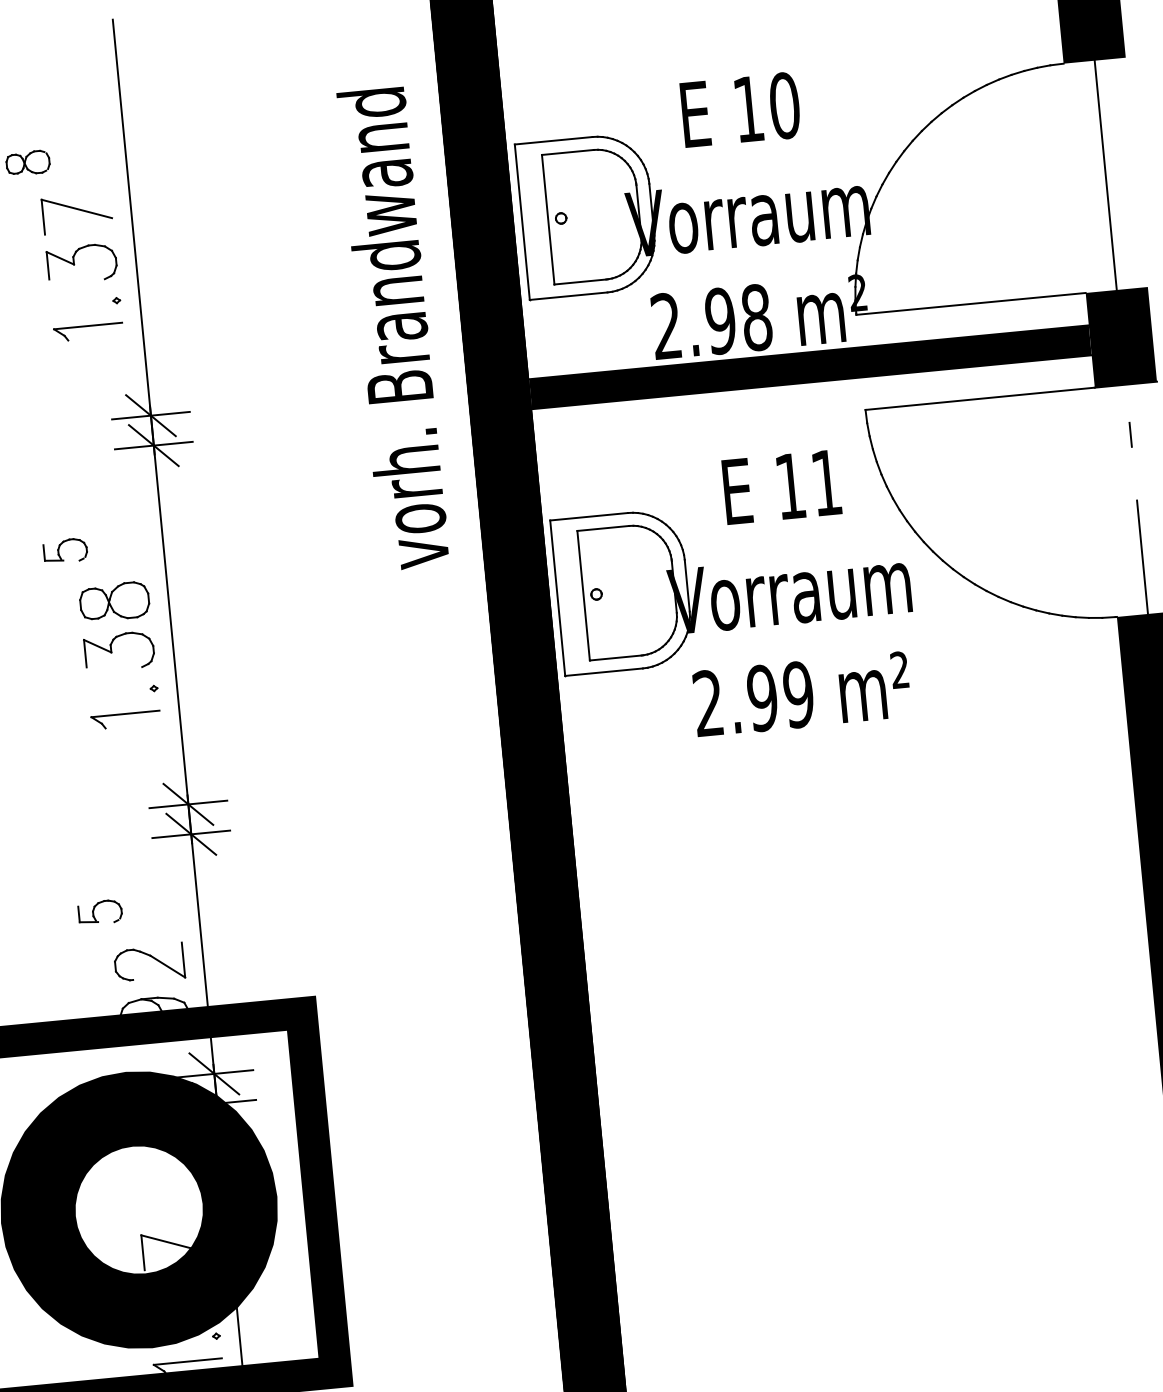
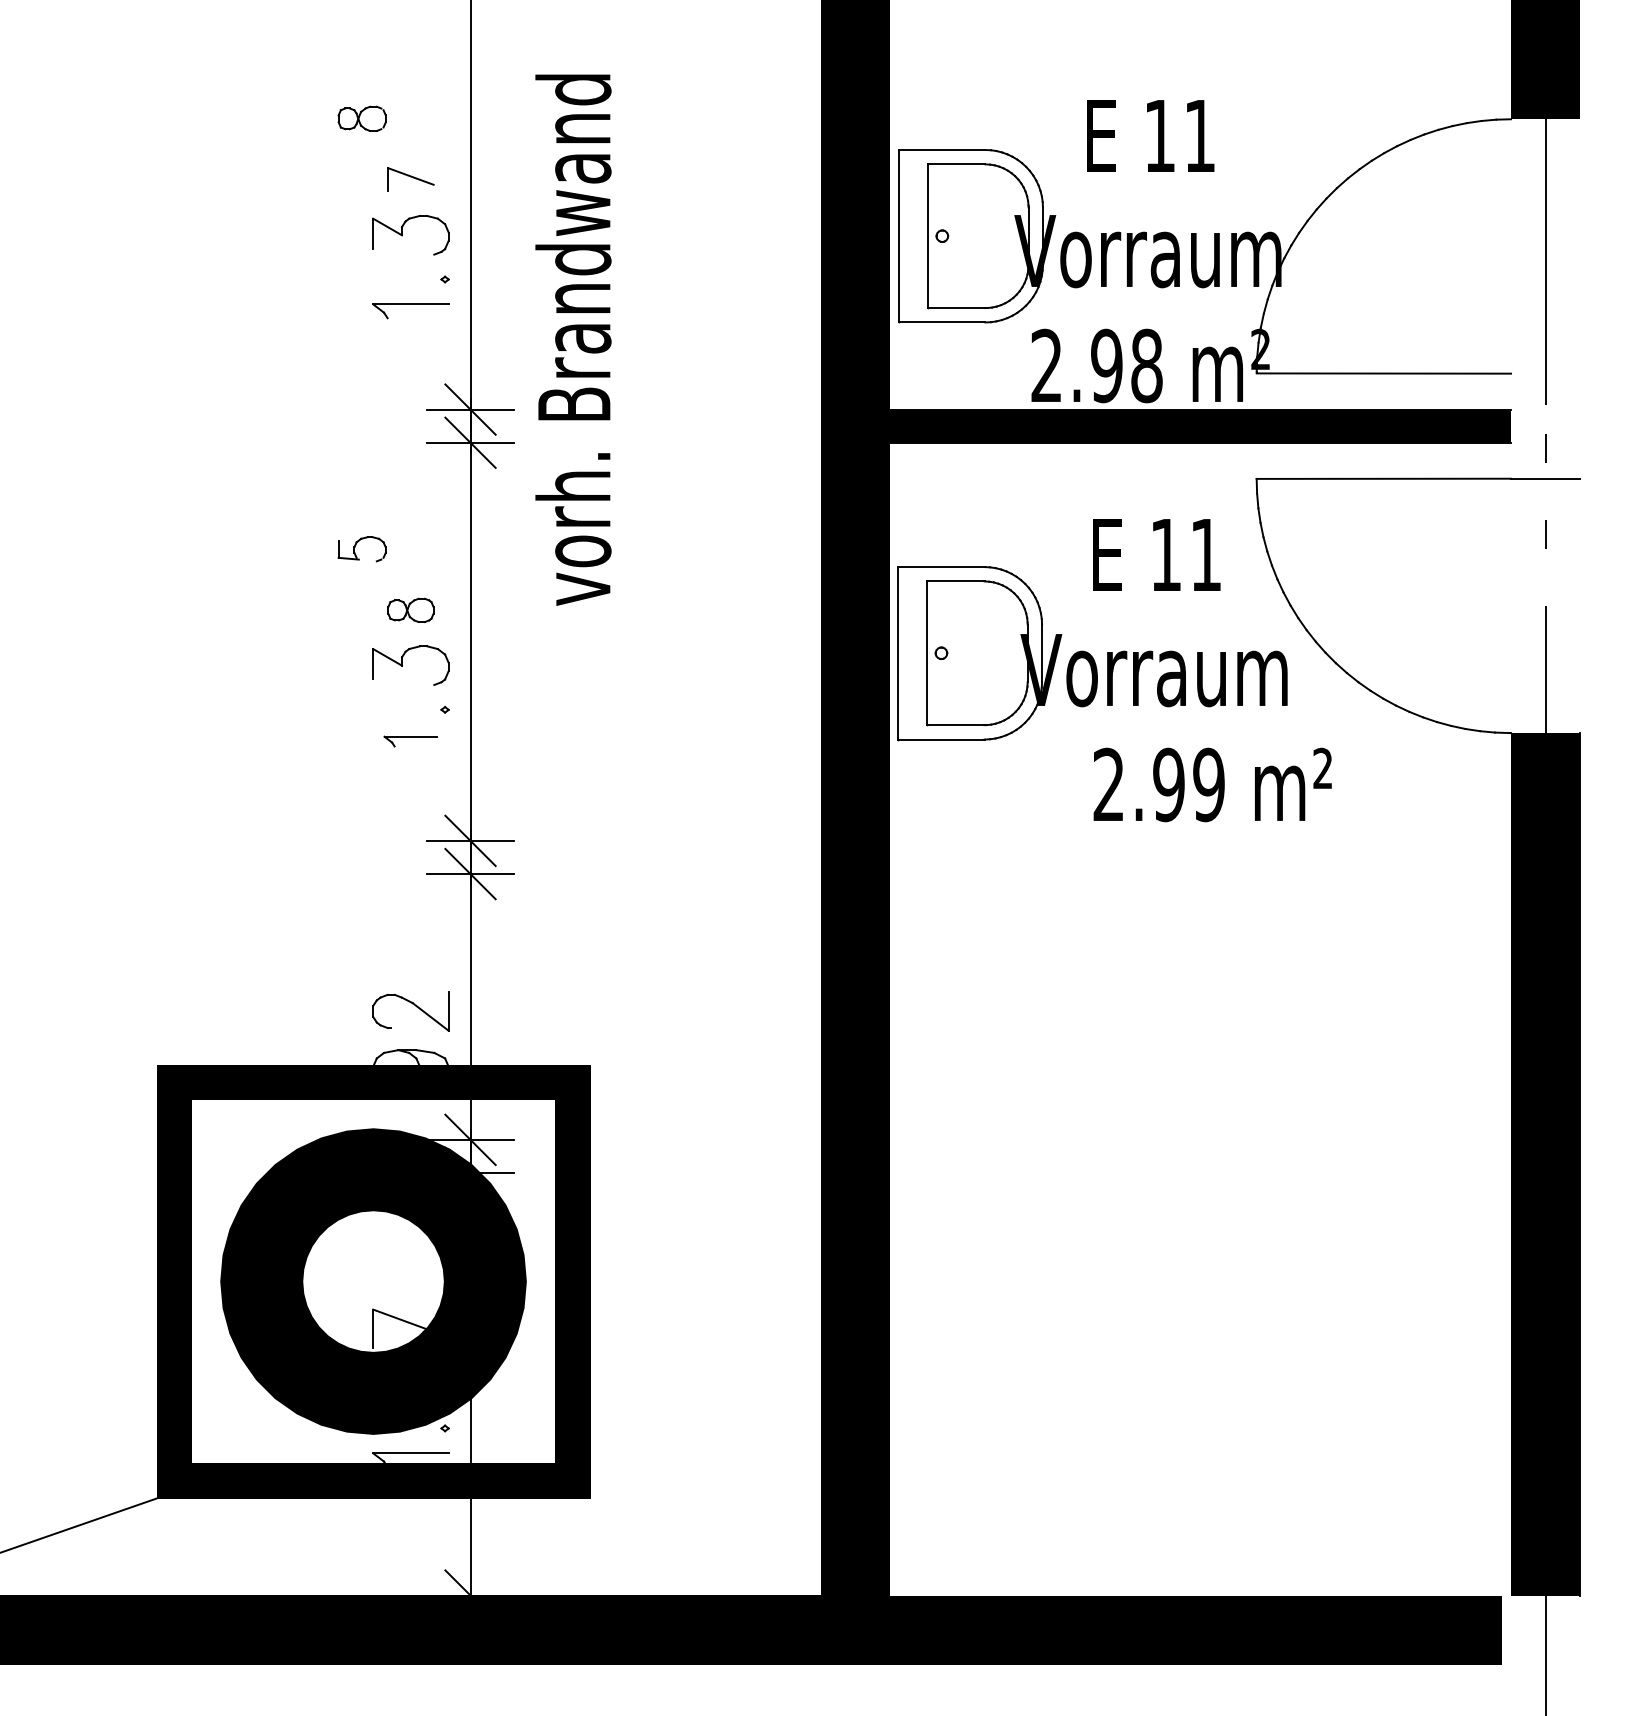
text: (784, 105) -> (1199, 135), 10 -> 11
part: (76, 213) -> (410, 179), size x0.6
text: (393, 328) -> (573, 339), moved
fill: (1121, 336) -> (1545, 425), removed
part: (114, 601) -> (410, 610), size x0.6
text: (801, 694) -> (1212, 784), moved
part: (125, 720) -> (410, 741), size x0.7
part: (94, 911) -> (355, 948), removed

